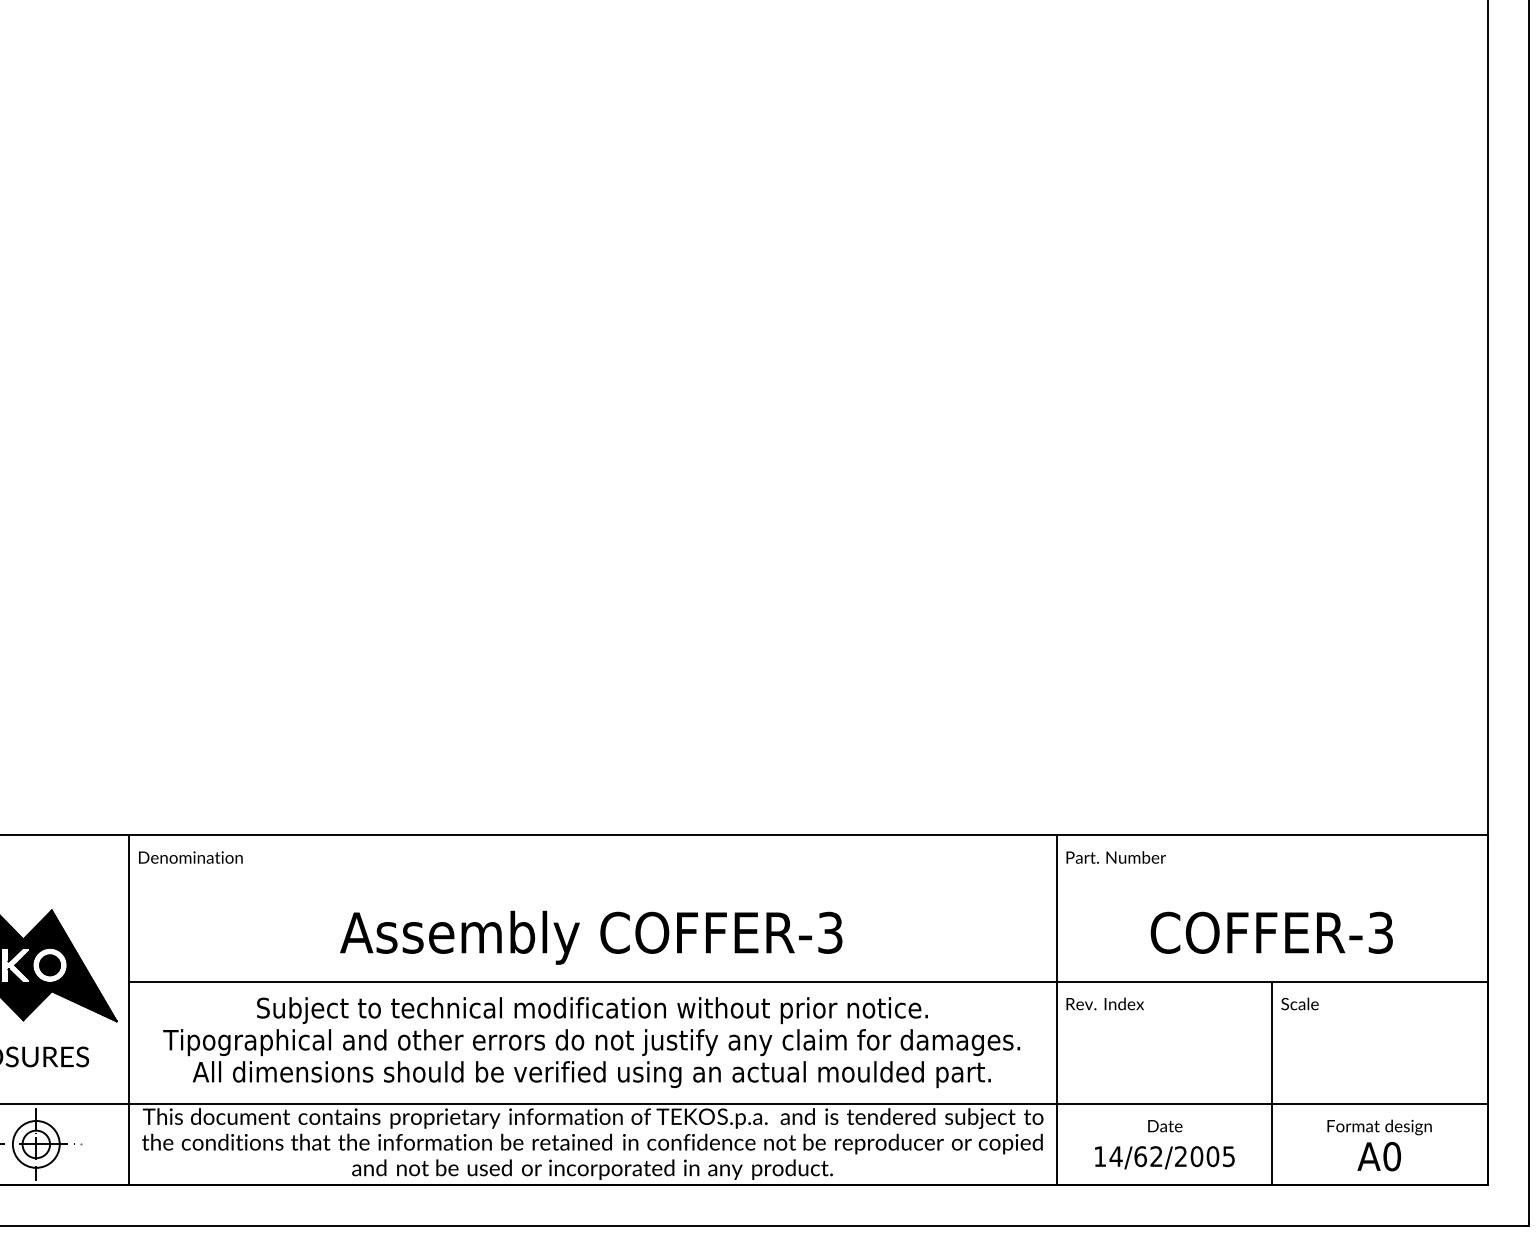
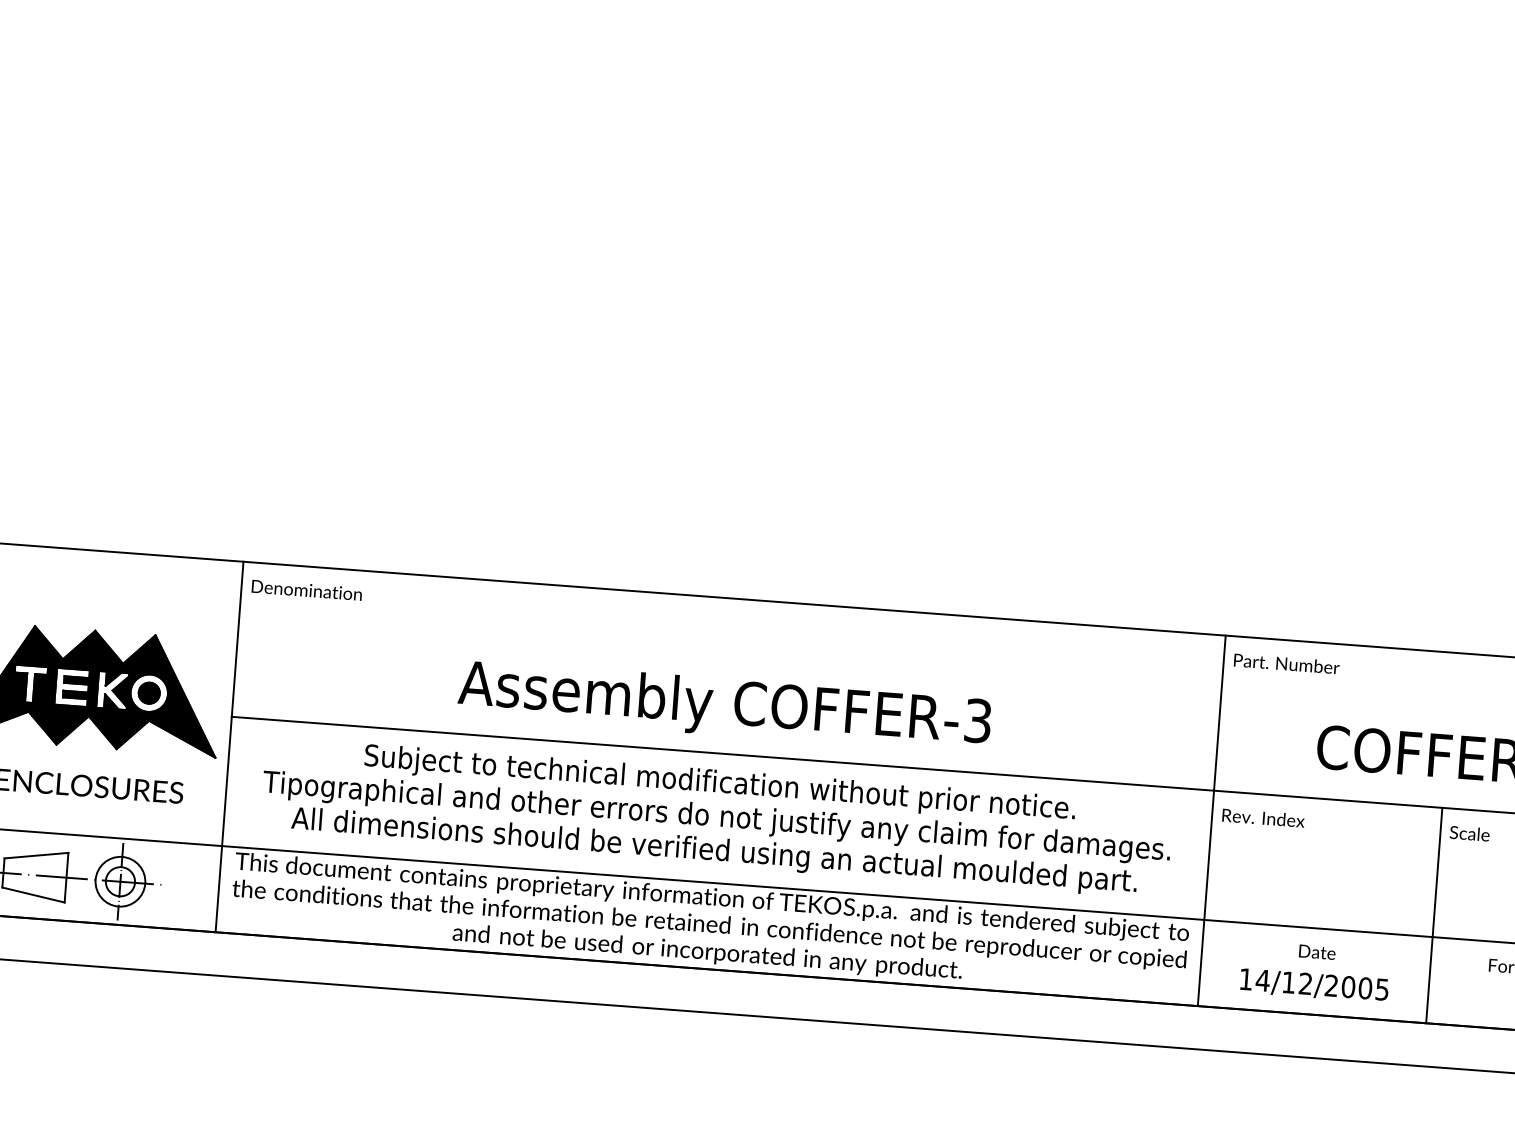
text: (1140, 1156) -> (1288, 982), 14/62/2005 -> 14/12/2005

